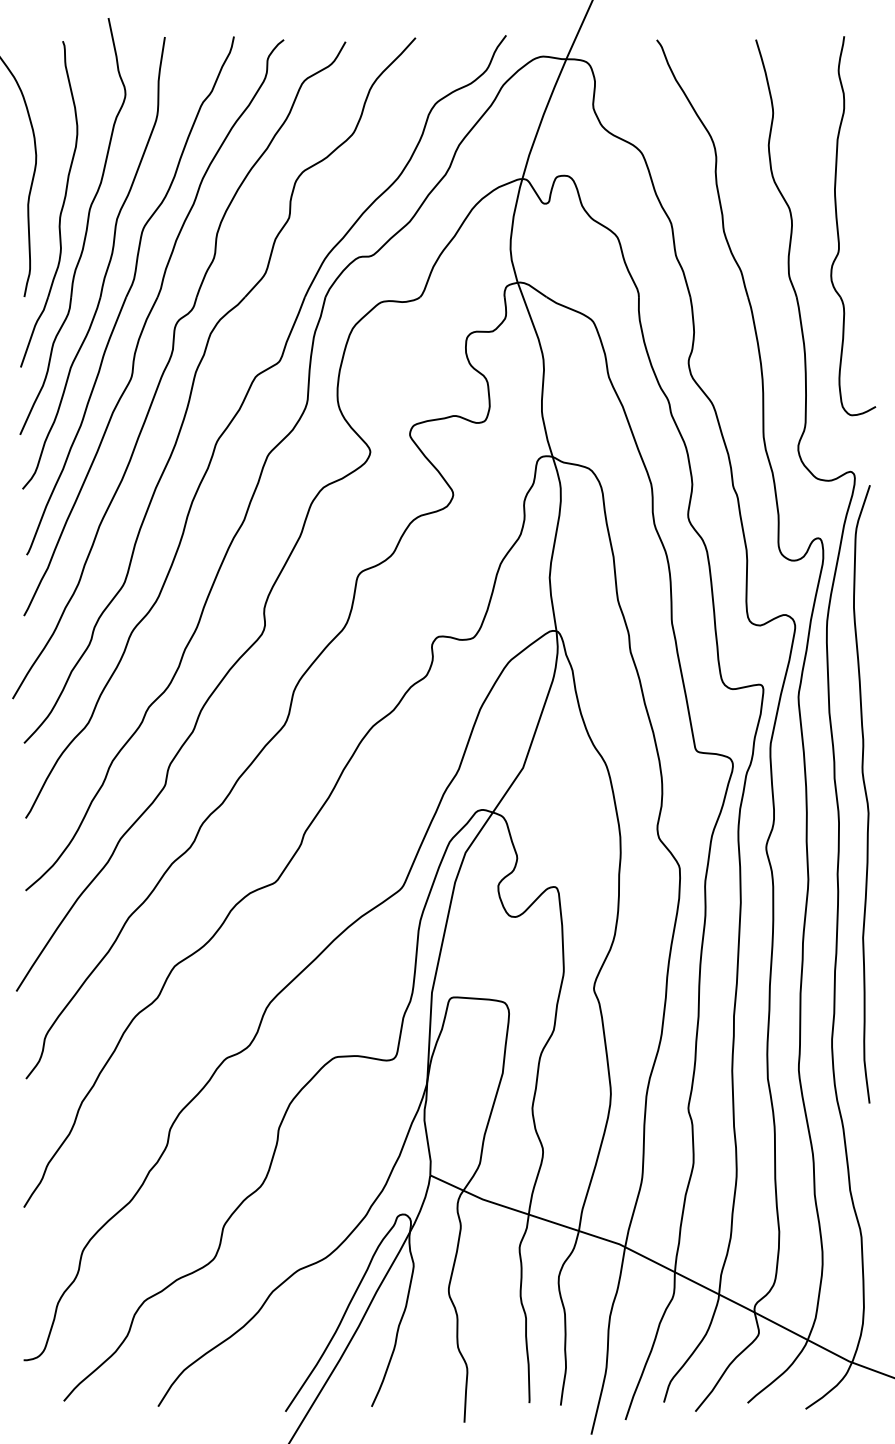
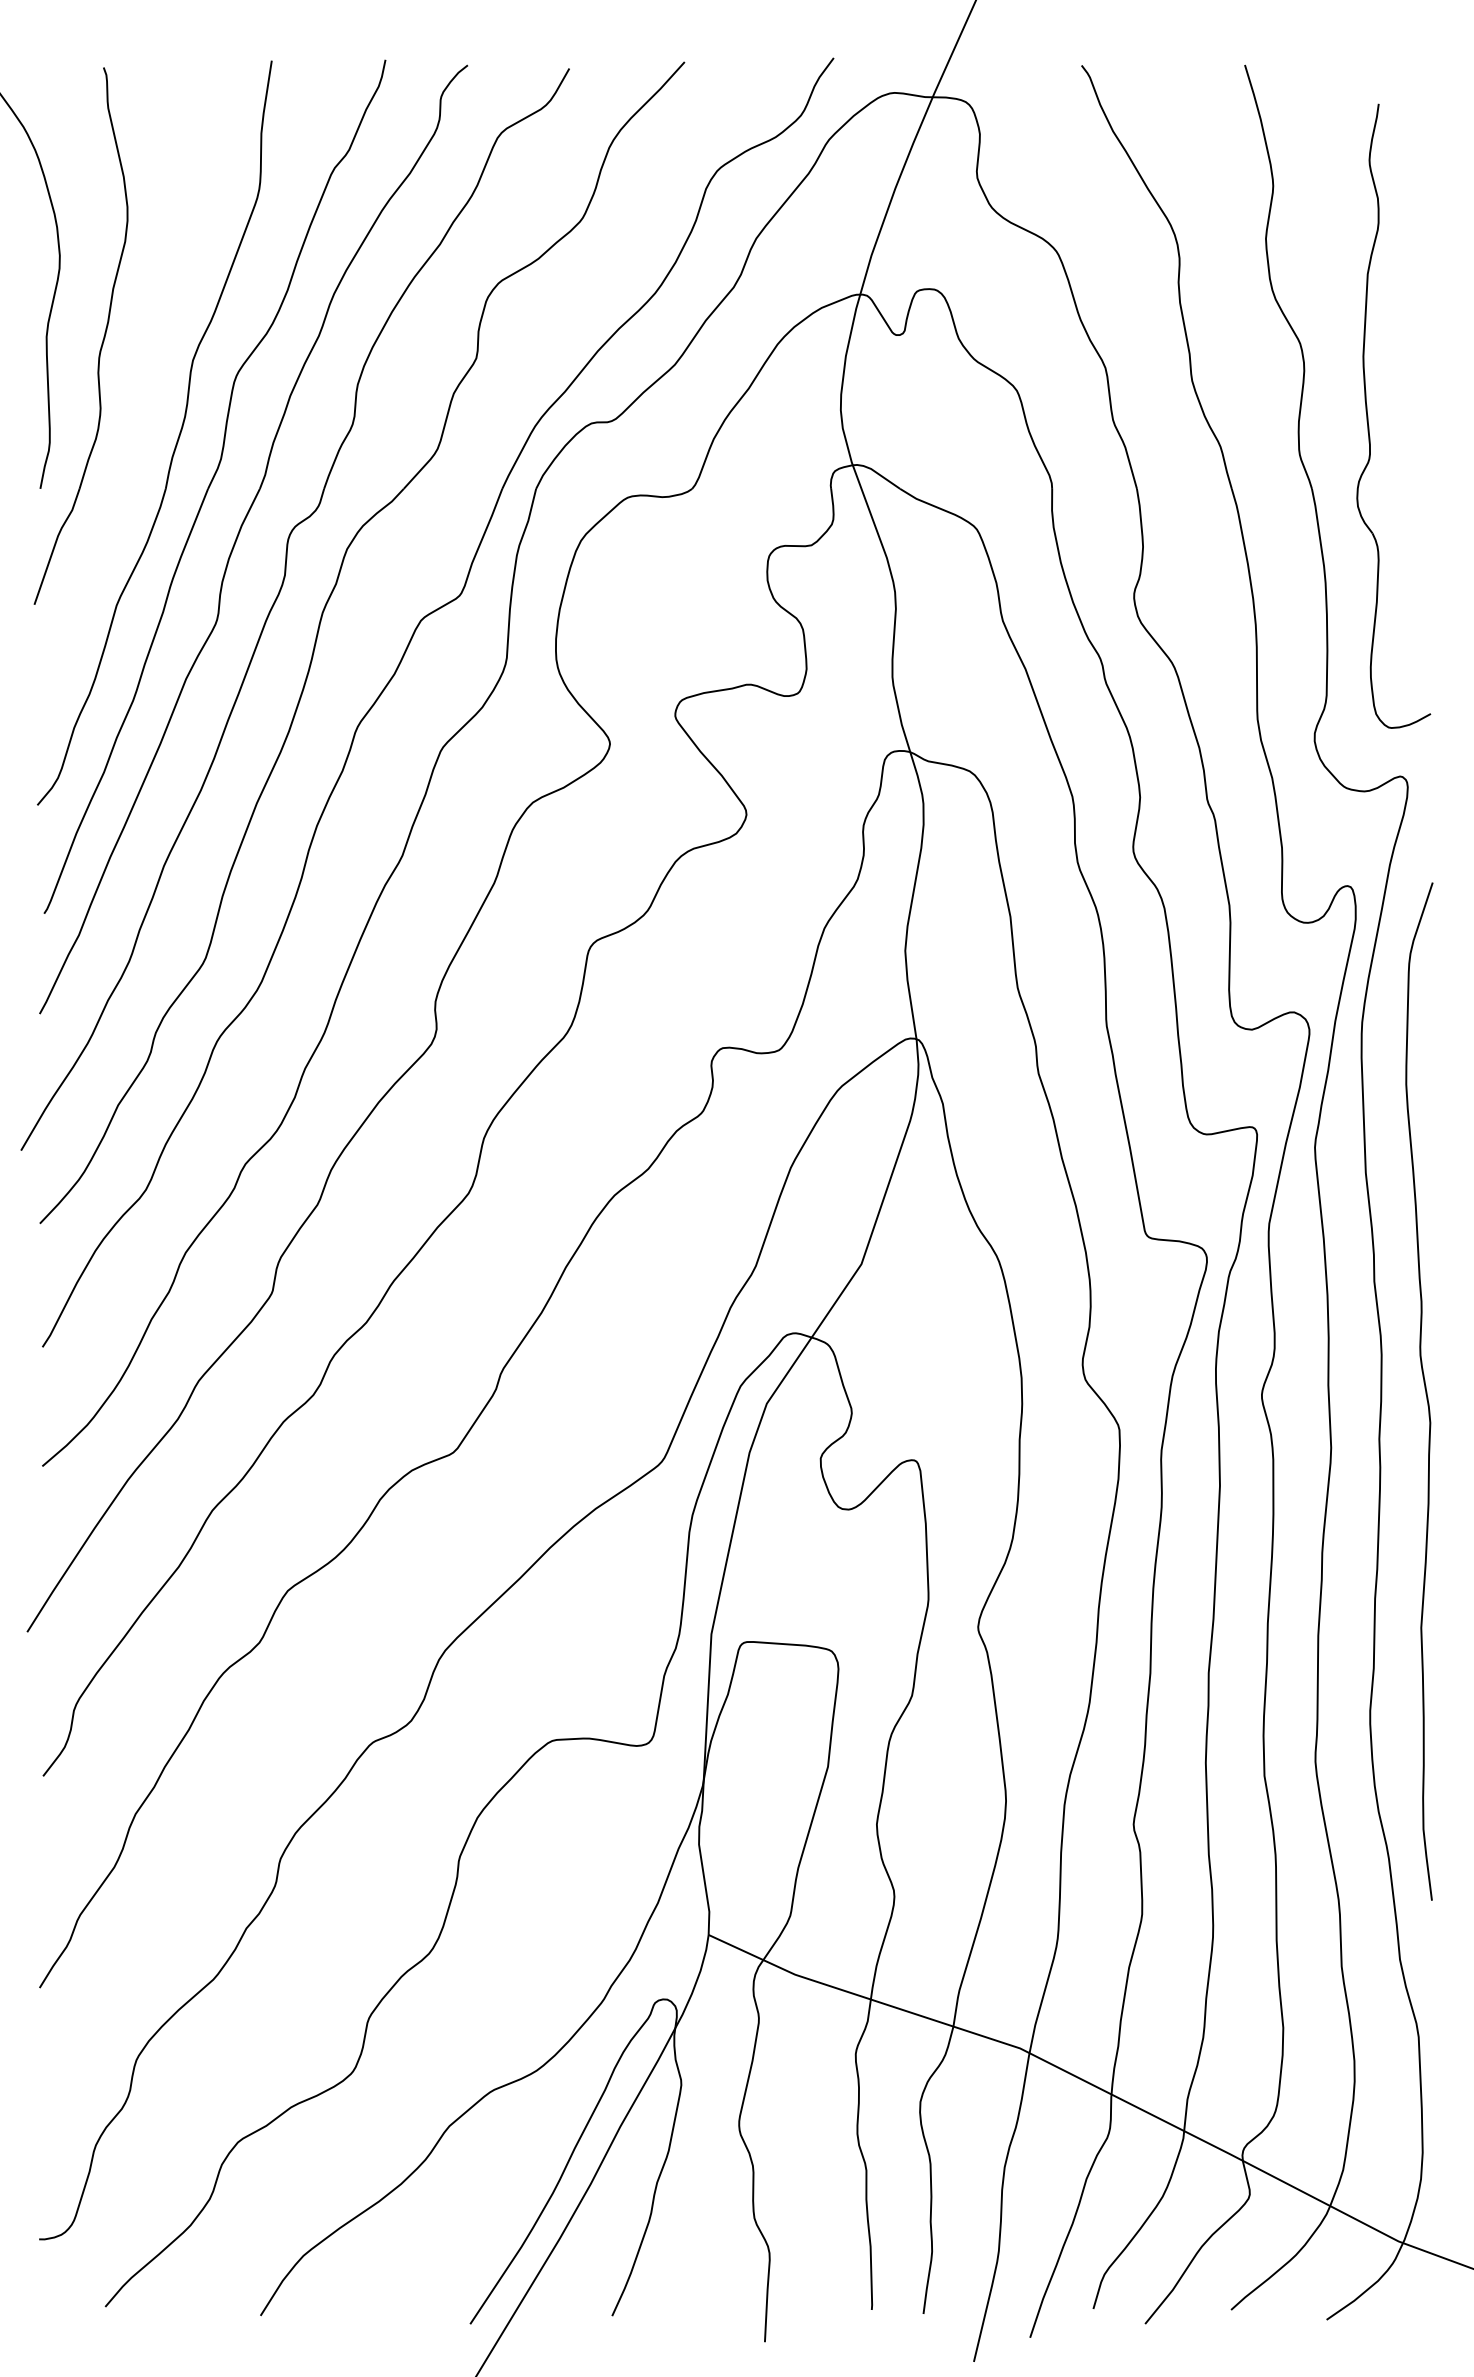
part: (838, 226) -> (1369, 417), moved
part: (85, 230) -> (140, 379), removed
curve: (864, 792) -> (1423, 1388), moved

